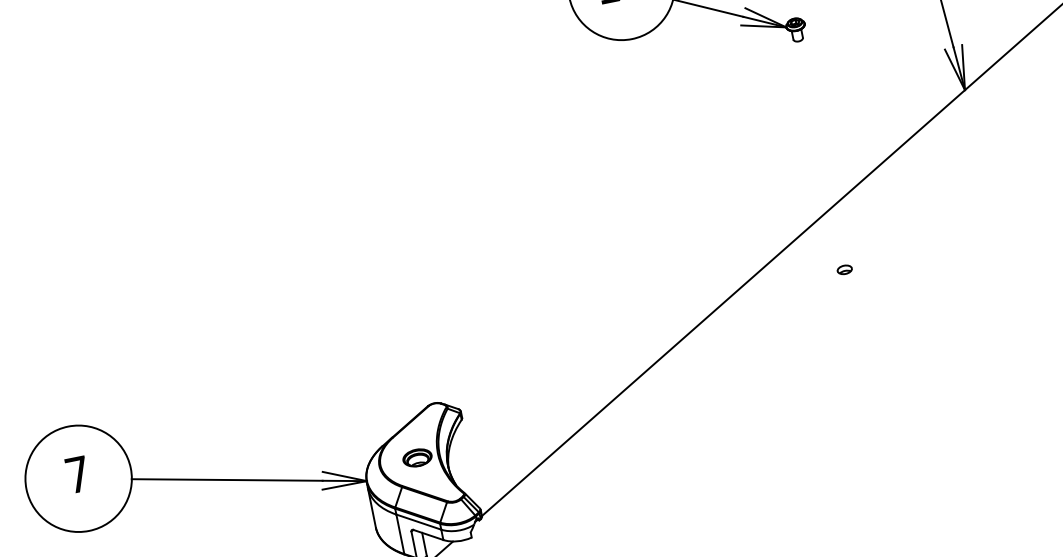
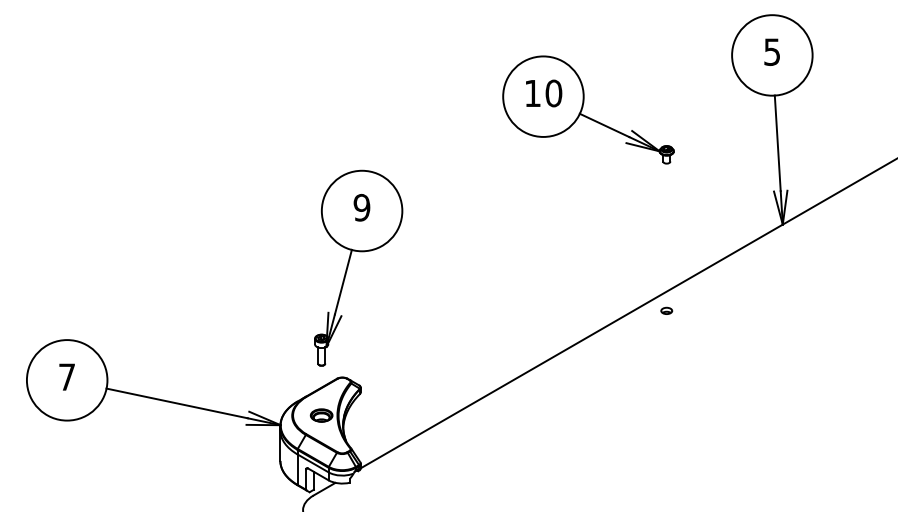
part: (413, 253) -> (349, 263), added
part: (844, 269) -> (666, 310), moved

